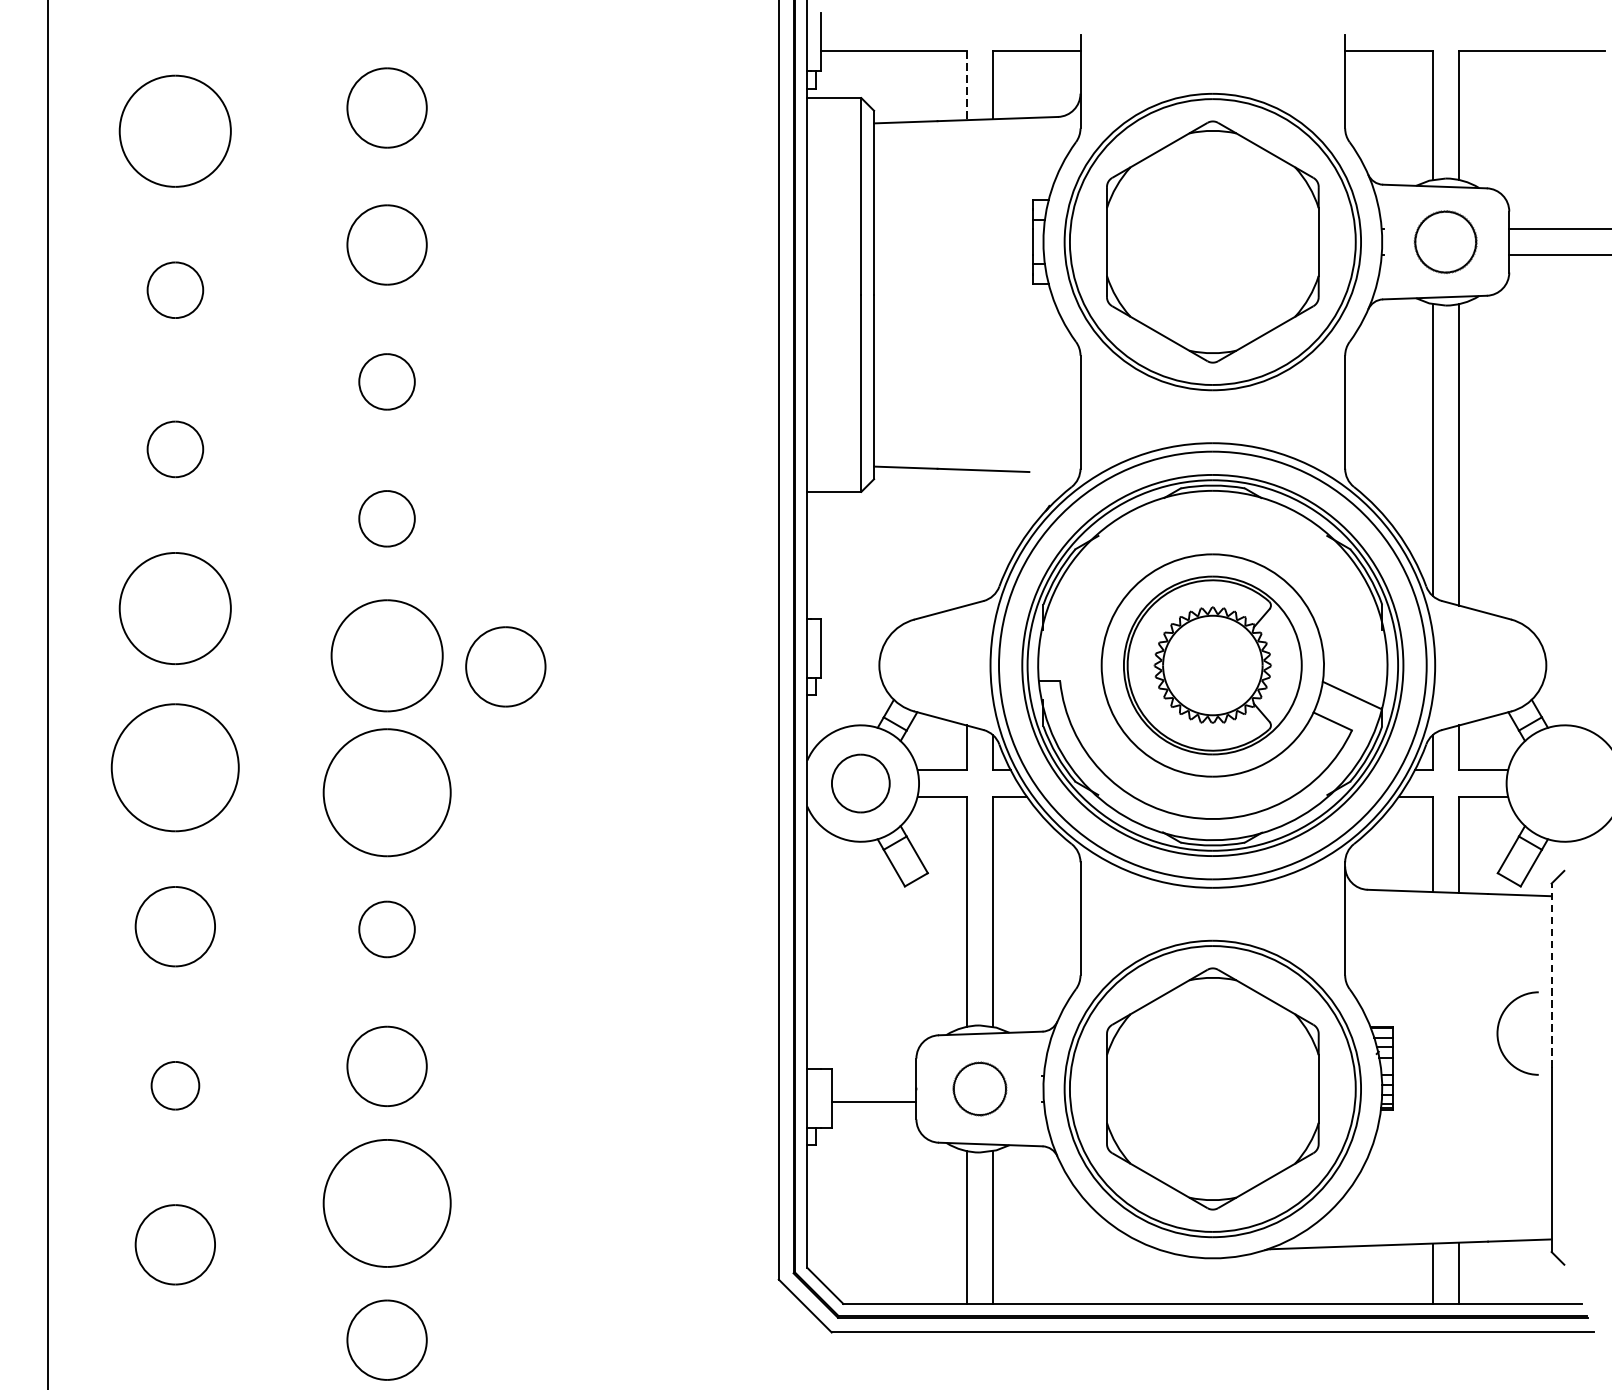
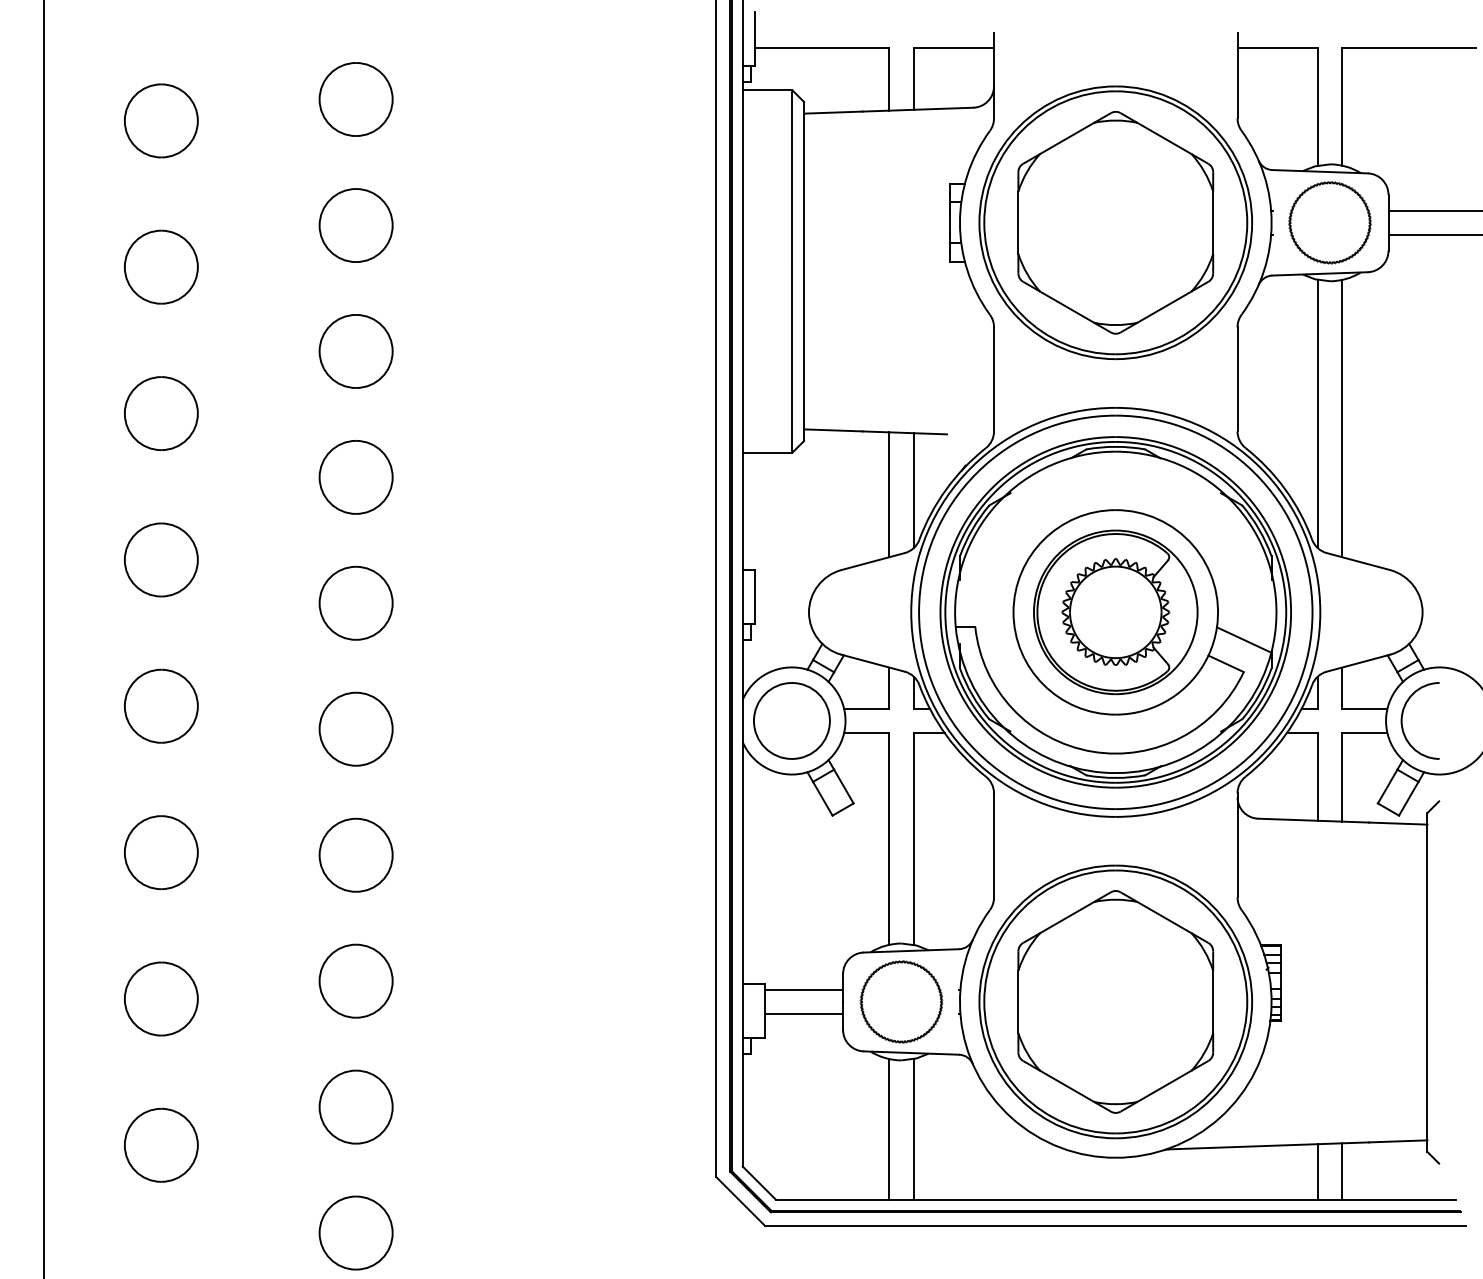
line: (966, 86) -> (889, 79), dashed -> solid
part: (175, 130) -> (161, 120), size x0.71
part: (1445, 241) -> (1329, 222), size x1.43
part: (175, 289) -> (161, 266), size x1.43
part: (386, 381) -> (355, 351), size x1.43
part: (175, 449) -> (161, 413), size x1.43
part: (386, 518) -> (355, 477), size x1.43
line: (992, 533) -> (913, 490), added
line: (966, 537) -> (889, 494), added
part: (175, 608) -> (161, 559), size x0.71
part: (386, 654) -> (355, 602), size x0.71
part: (505, 666) -> (465, 613), removed
part: (175, 766) -> (161, 705), size x0.62
part: (860, 783) -> (791, 720), size x1.43
part: (386, 791) -> (355, 728), size x0.62
part: (386, 928) -> (355, 854), size x1.43
line: (1551, 975) -> (1427, 897), dashed -> solid
arc: (1498, 1033) -> (1402, 720), moved
line: (874, 1075) -> (804, 989), added
part: (175, 1085) -> (161, 998), size x1.67
part: (979, 1088) -> (901, 1001), size x1.67
part: (386, 1202) -> (355, 1106), size x0.62

